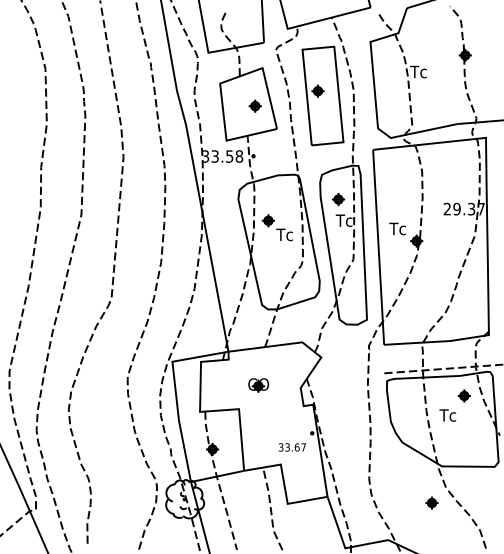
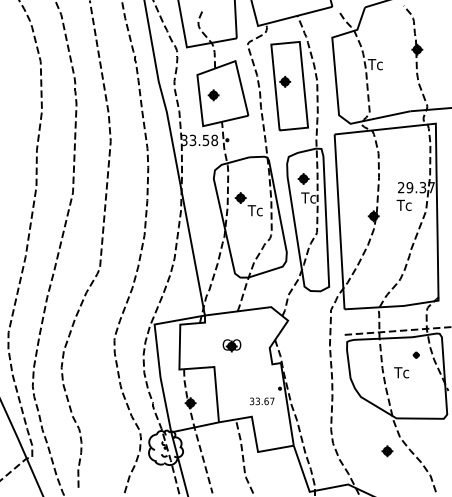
part: (254, 105) -> (212, 94), moved
text: (397, 228) -> (404, 204), moved
part: (463, 395) -> (415, 354), size x0.6

